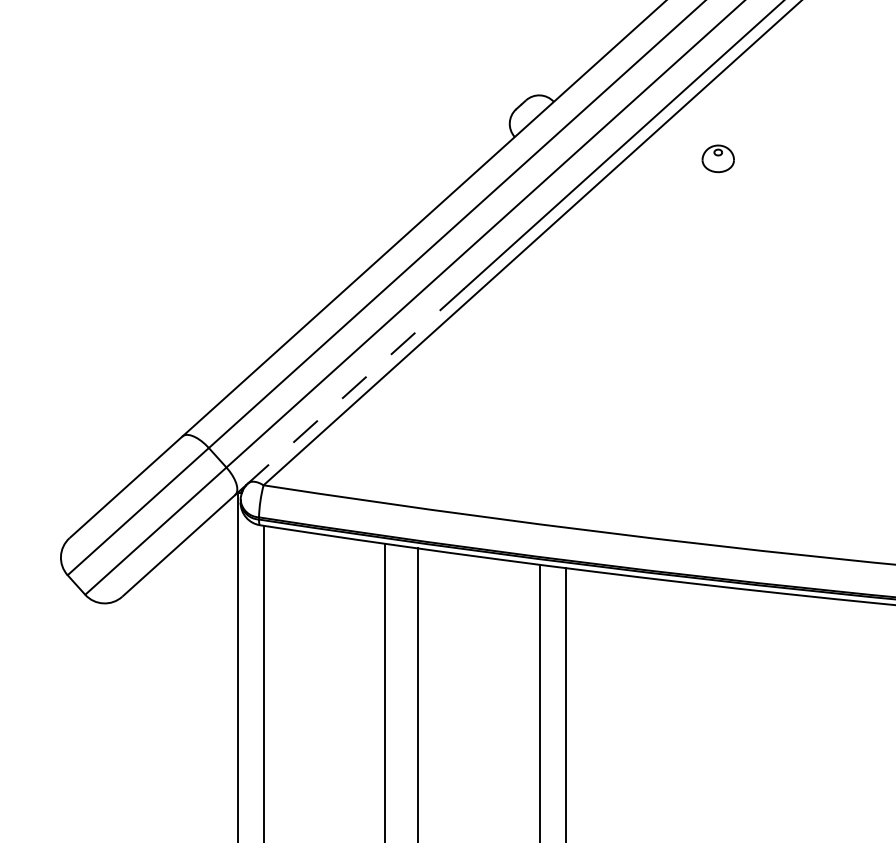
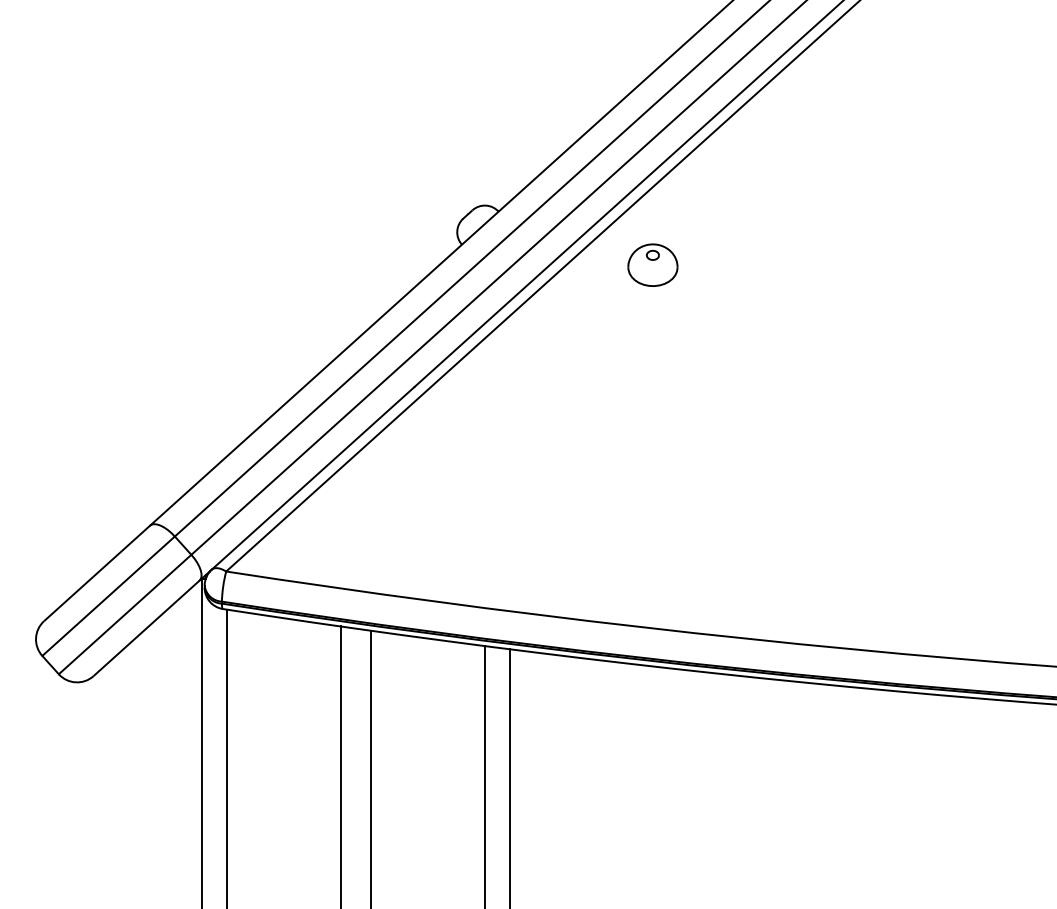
part: (717, 158) -> (652, 264), size x1.67
line: (355, 386) -> (312, 478), dashed -> solid

